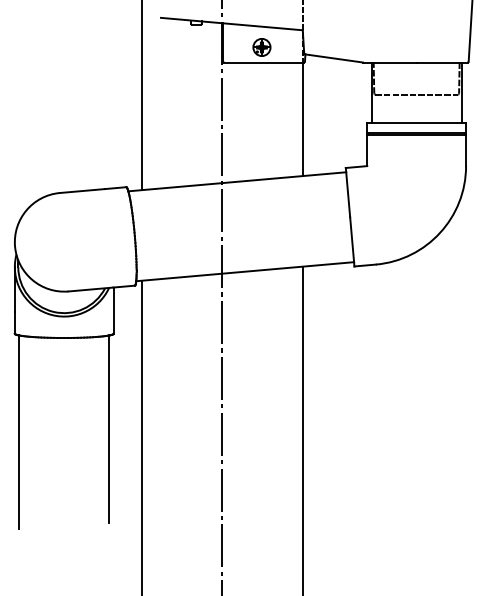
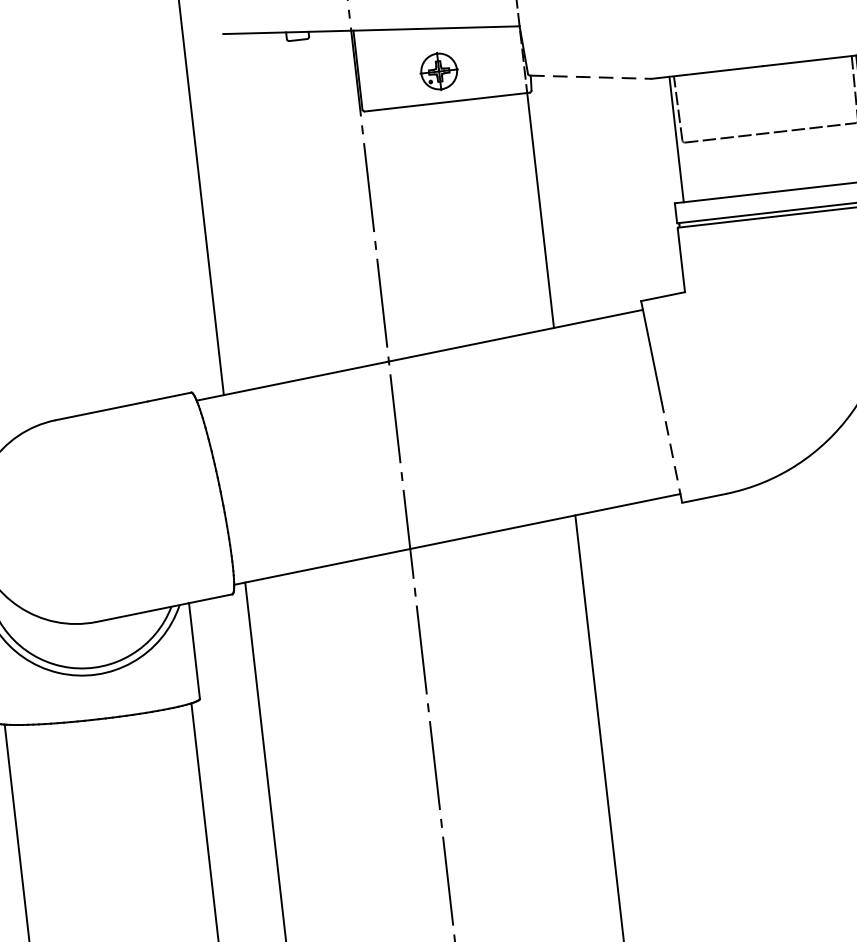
line: (334, 58) -> (591, 77), solid -> dashed
line: (352, 241) -> (672, 451), solid -> dashed

